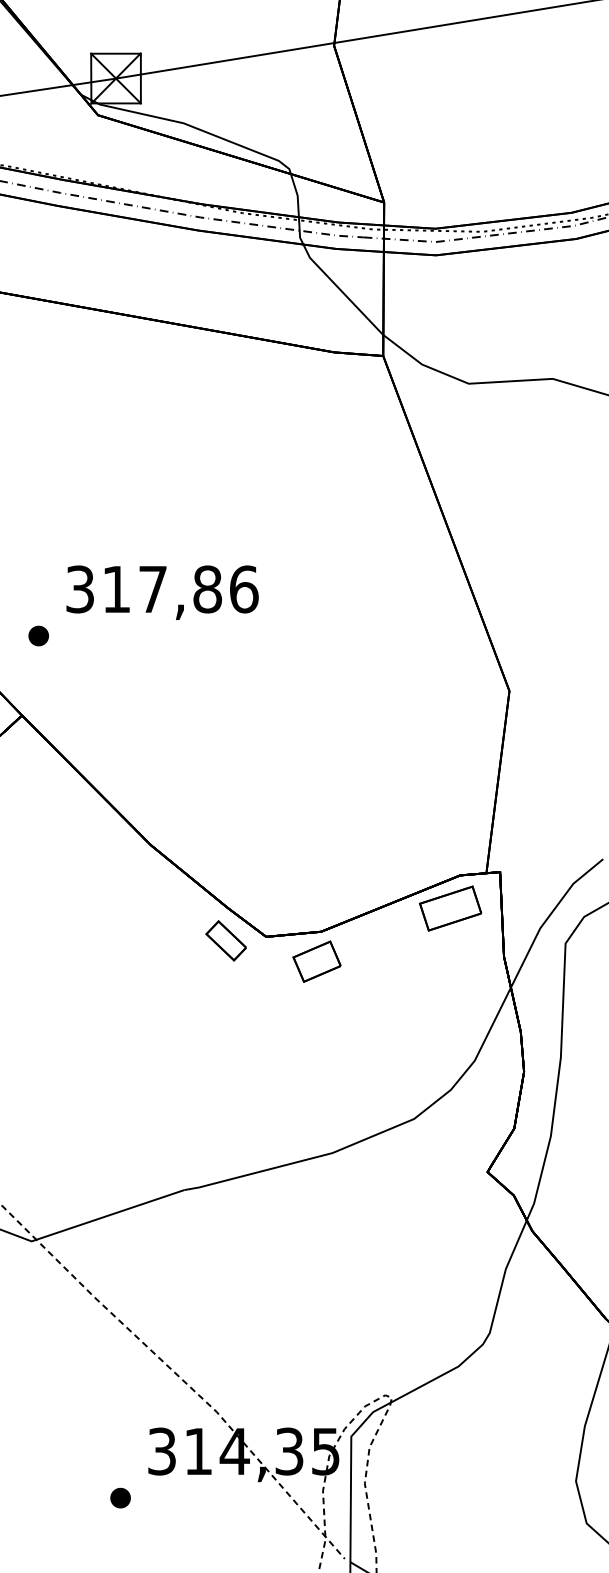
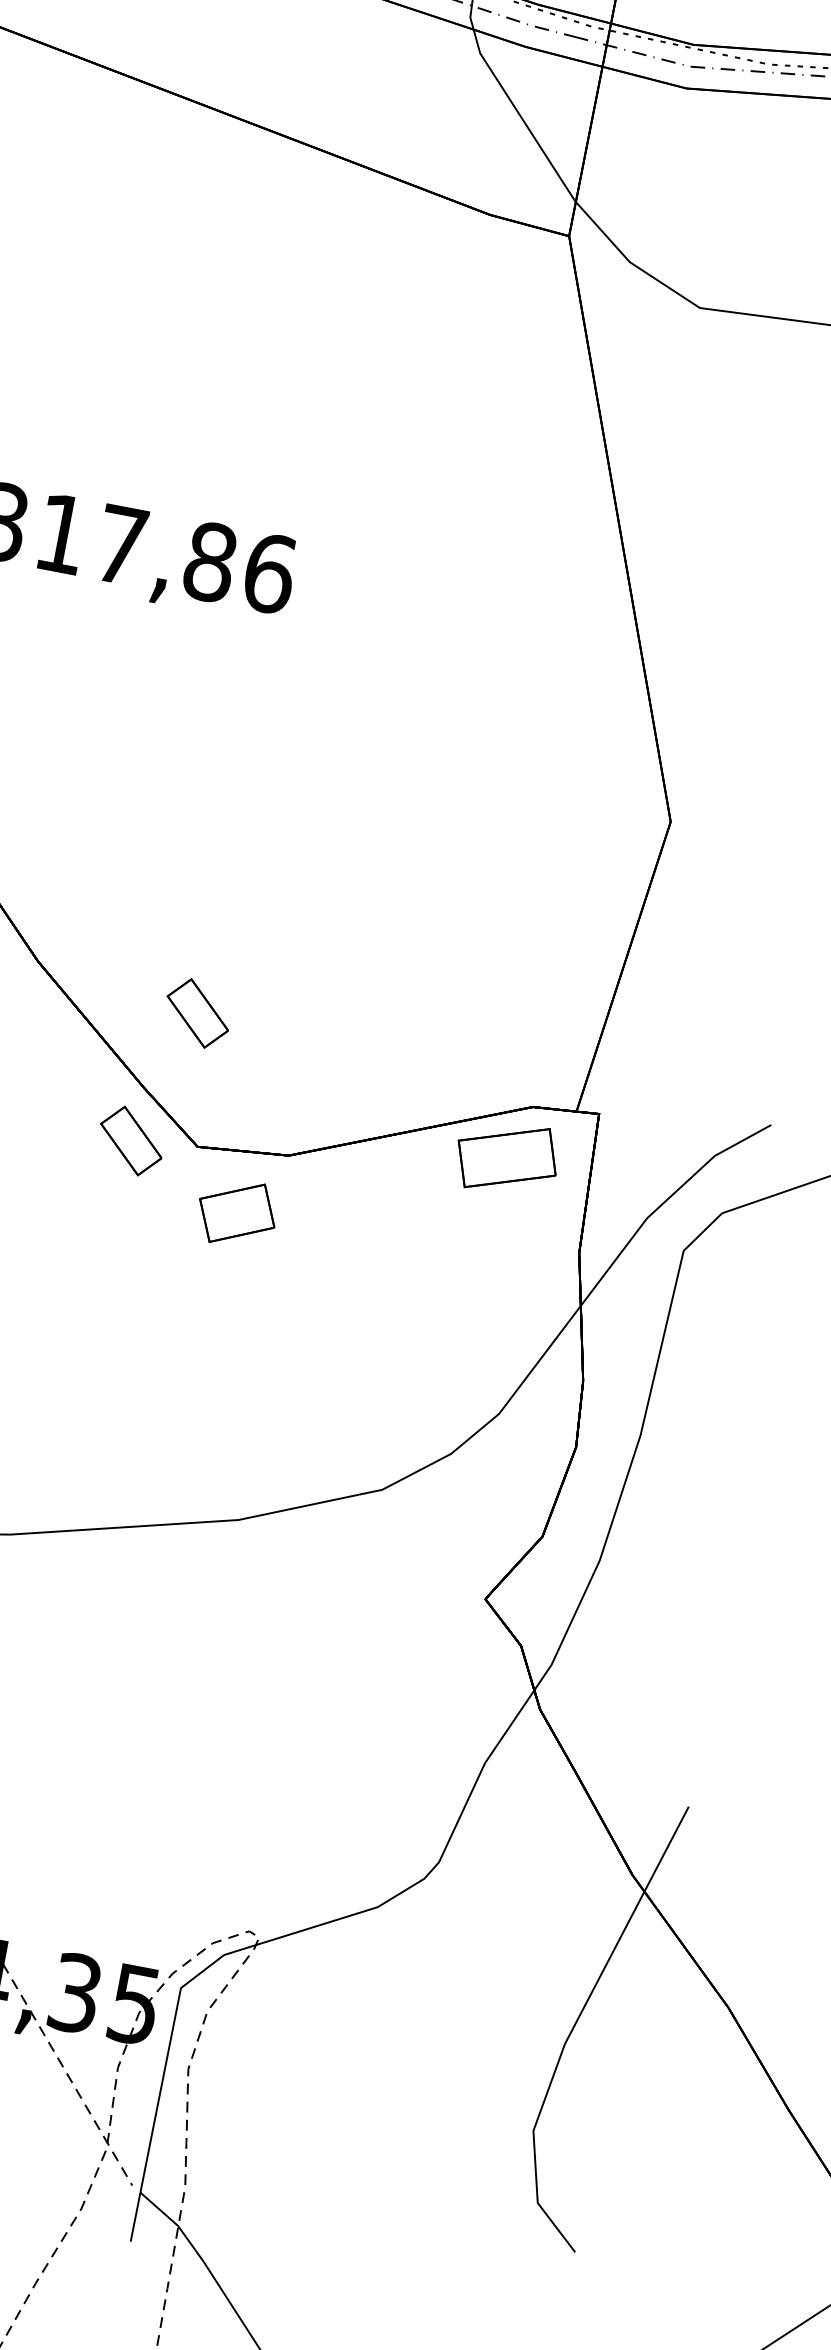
part: (250, 857) -> (196, 1012), added
part: (316, 961) -> (236, 1212), moved

